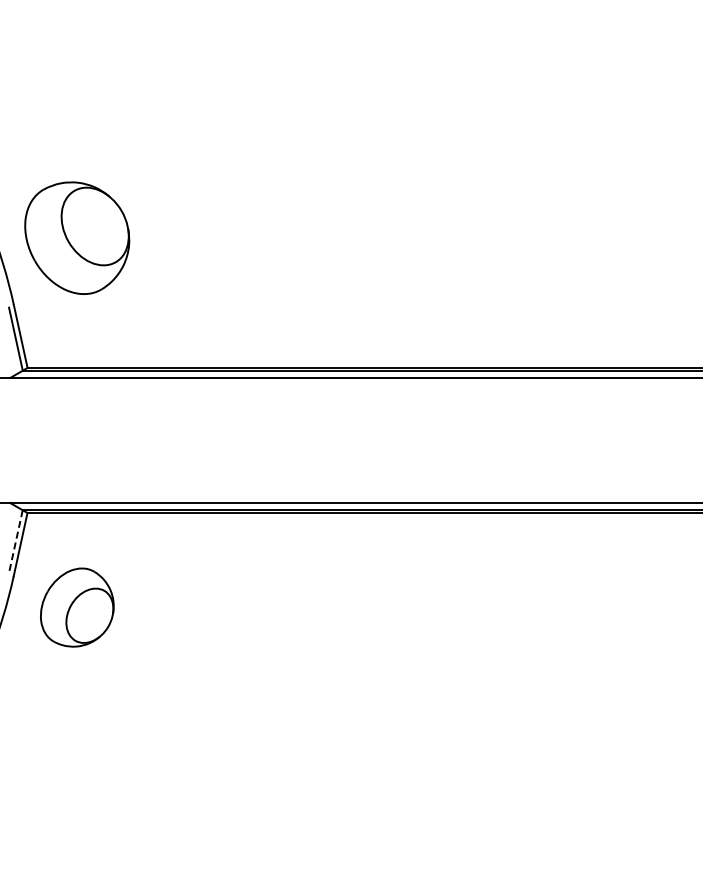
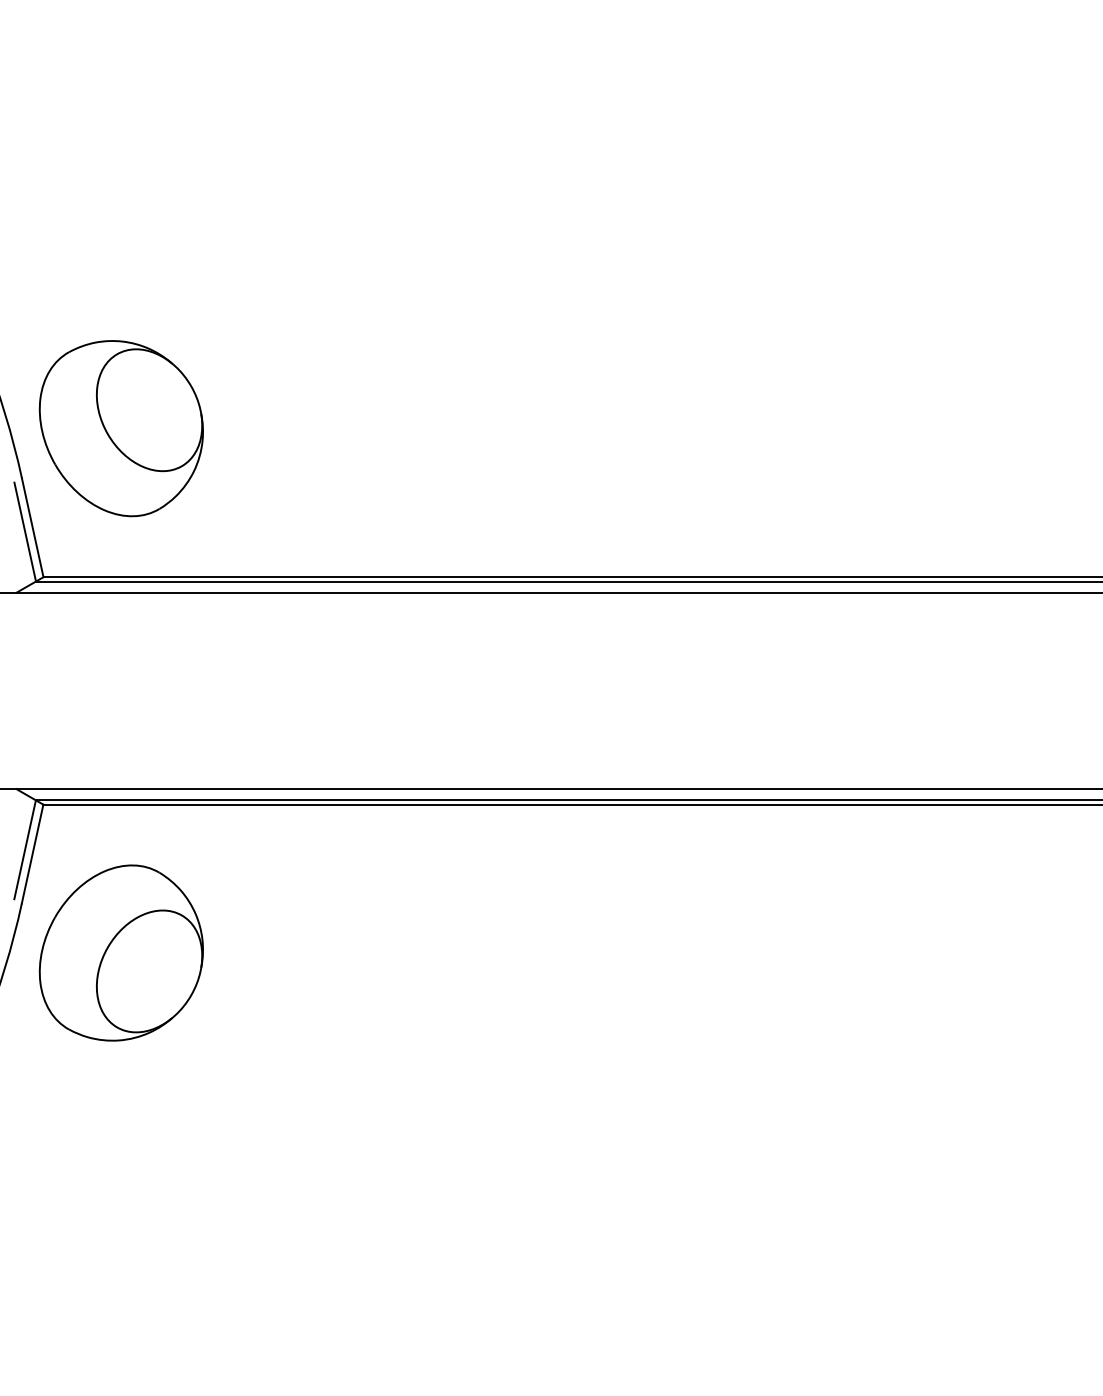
part: (77, 237) -> (121, 427), moved
line: (15, 542) -> (24, 850), dashed -> solid
part: (77, 607) -> (121, 952), size x1.43

